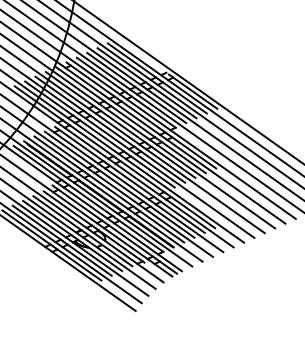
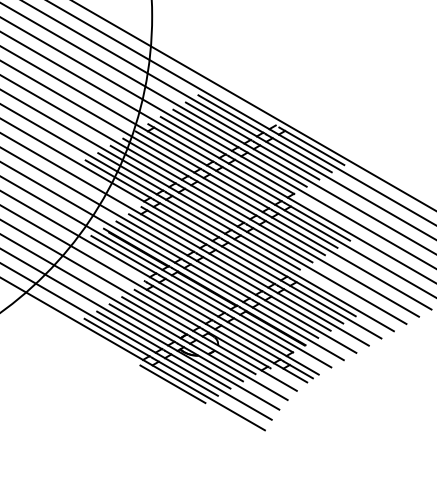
line: (66, 268) -> (172, 384), added

